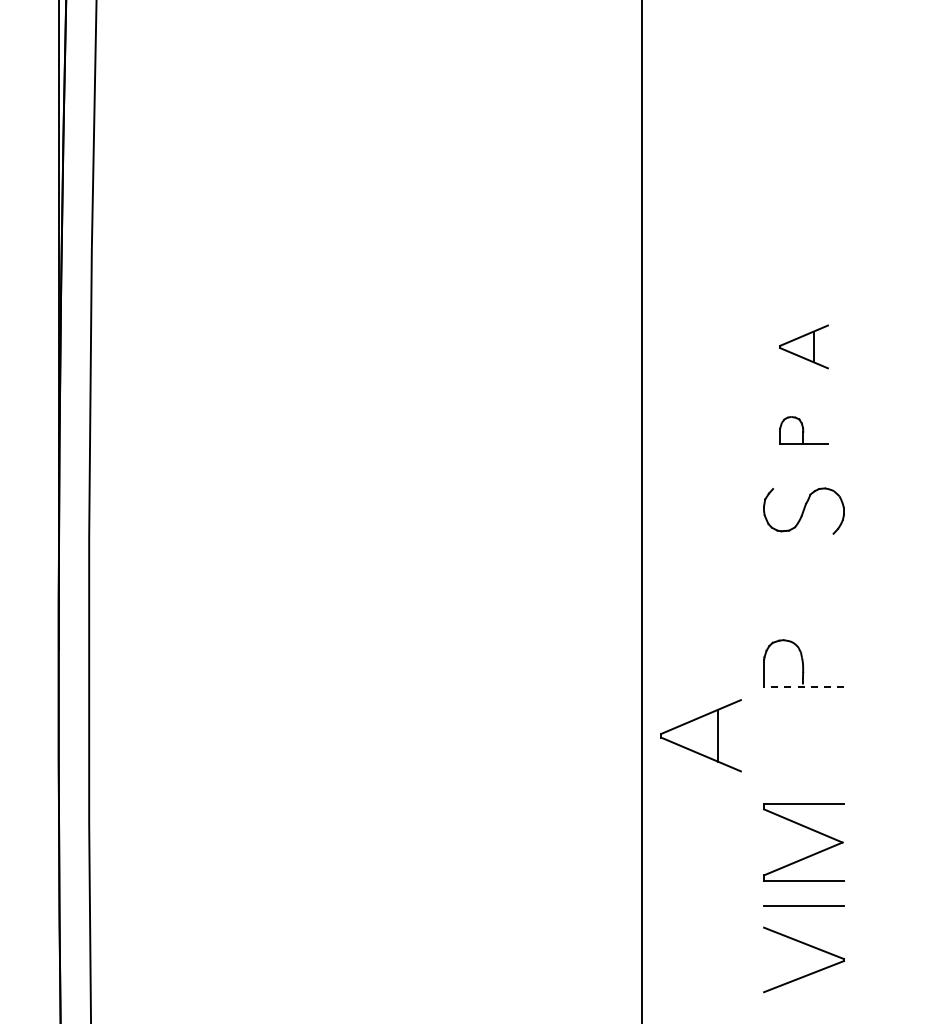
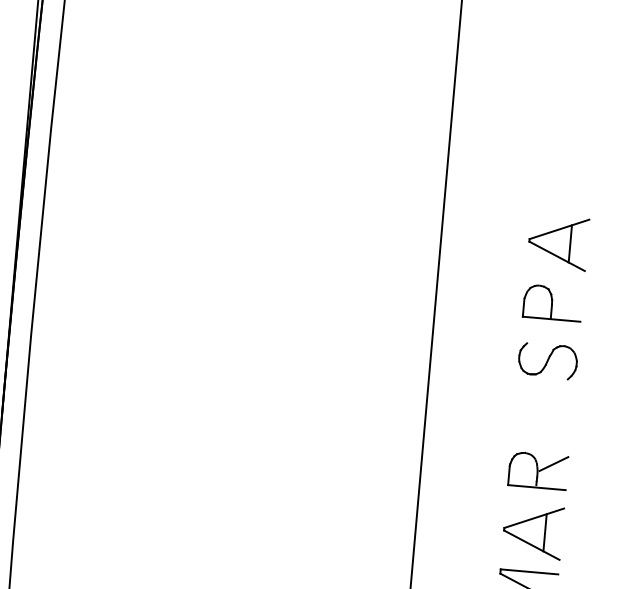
part: (803, 346) -> (557, 242), size x1.67
part: (803, 430) -> (552, 303), size x1.67
line: (824, 651) -> (553, 463), added
line: (804, 686) -> (537, 487), dashed -> solid
part: (700, 735) -> (532, 531), moved

